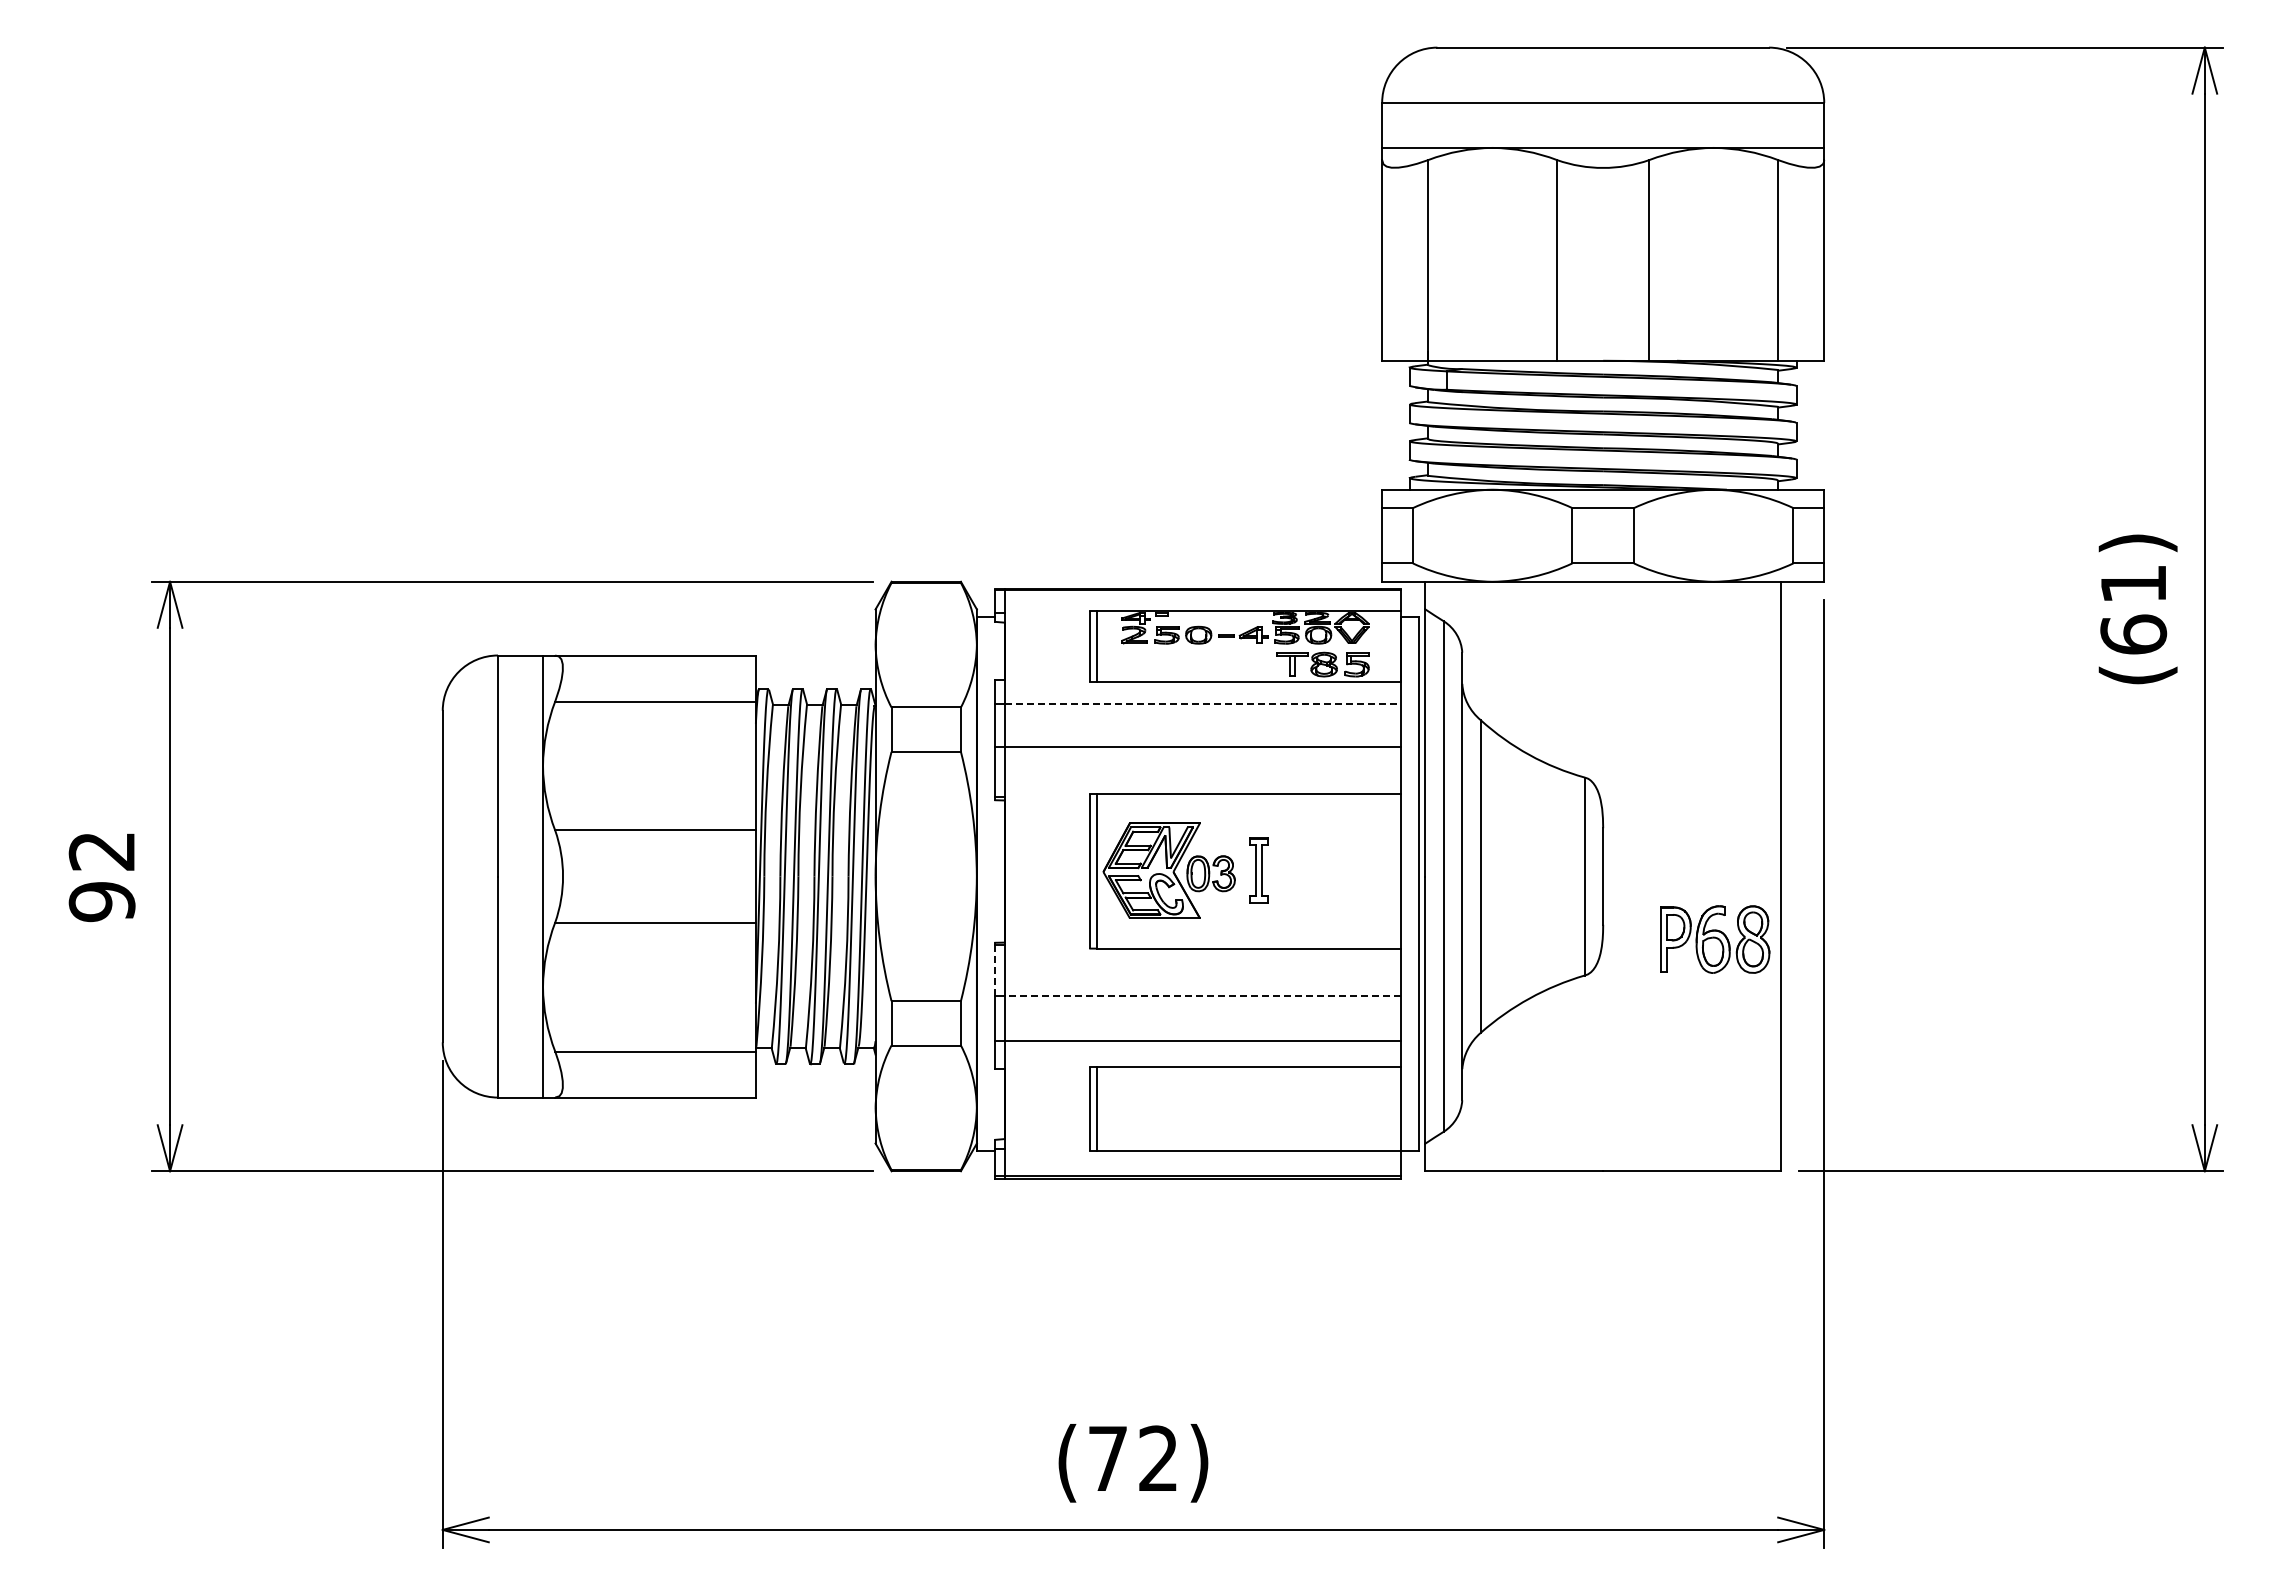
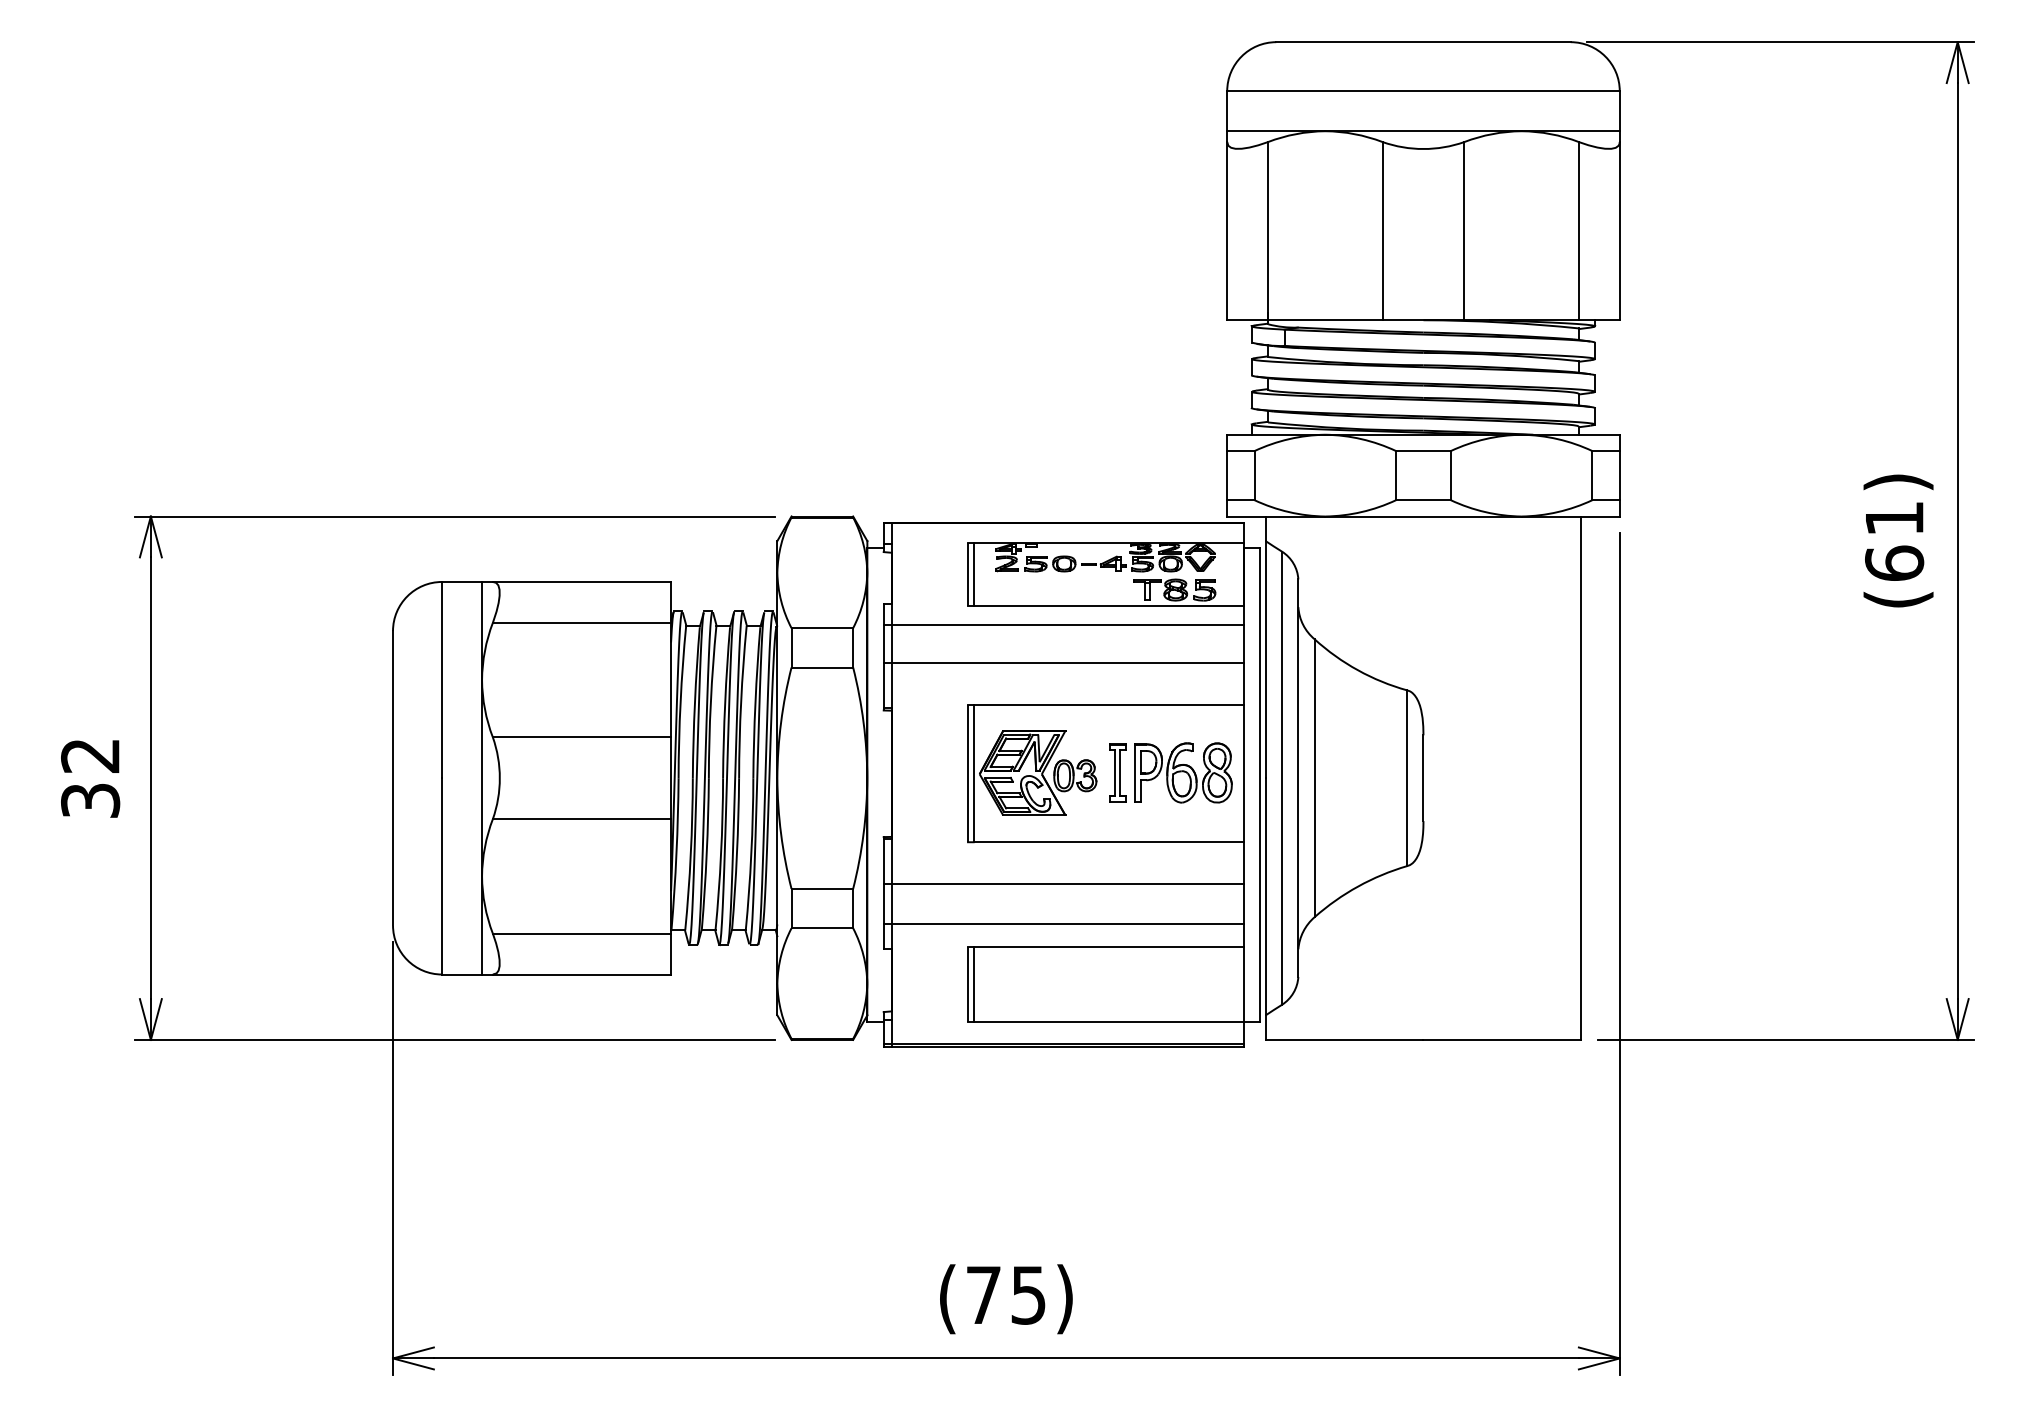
line: (1203, 703) -> (1068, 624), dashed -> solid
text: (101, 902) -> (89, 801), 92 -> 32
part: (1715, 939) -> (1184, 772), moved
line: (995, 969) -> (883, 860), dashed -> solid
line: (1202, 995) -> (1067, 883), dashed -> solid
text: (1158, 1458) -> (1028, 1295), (72) -> (75)

